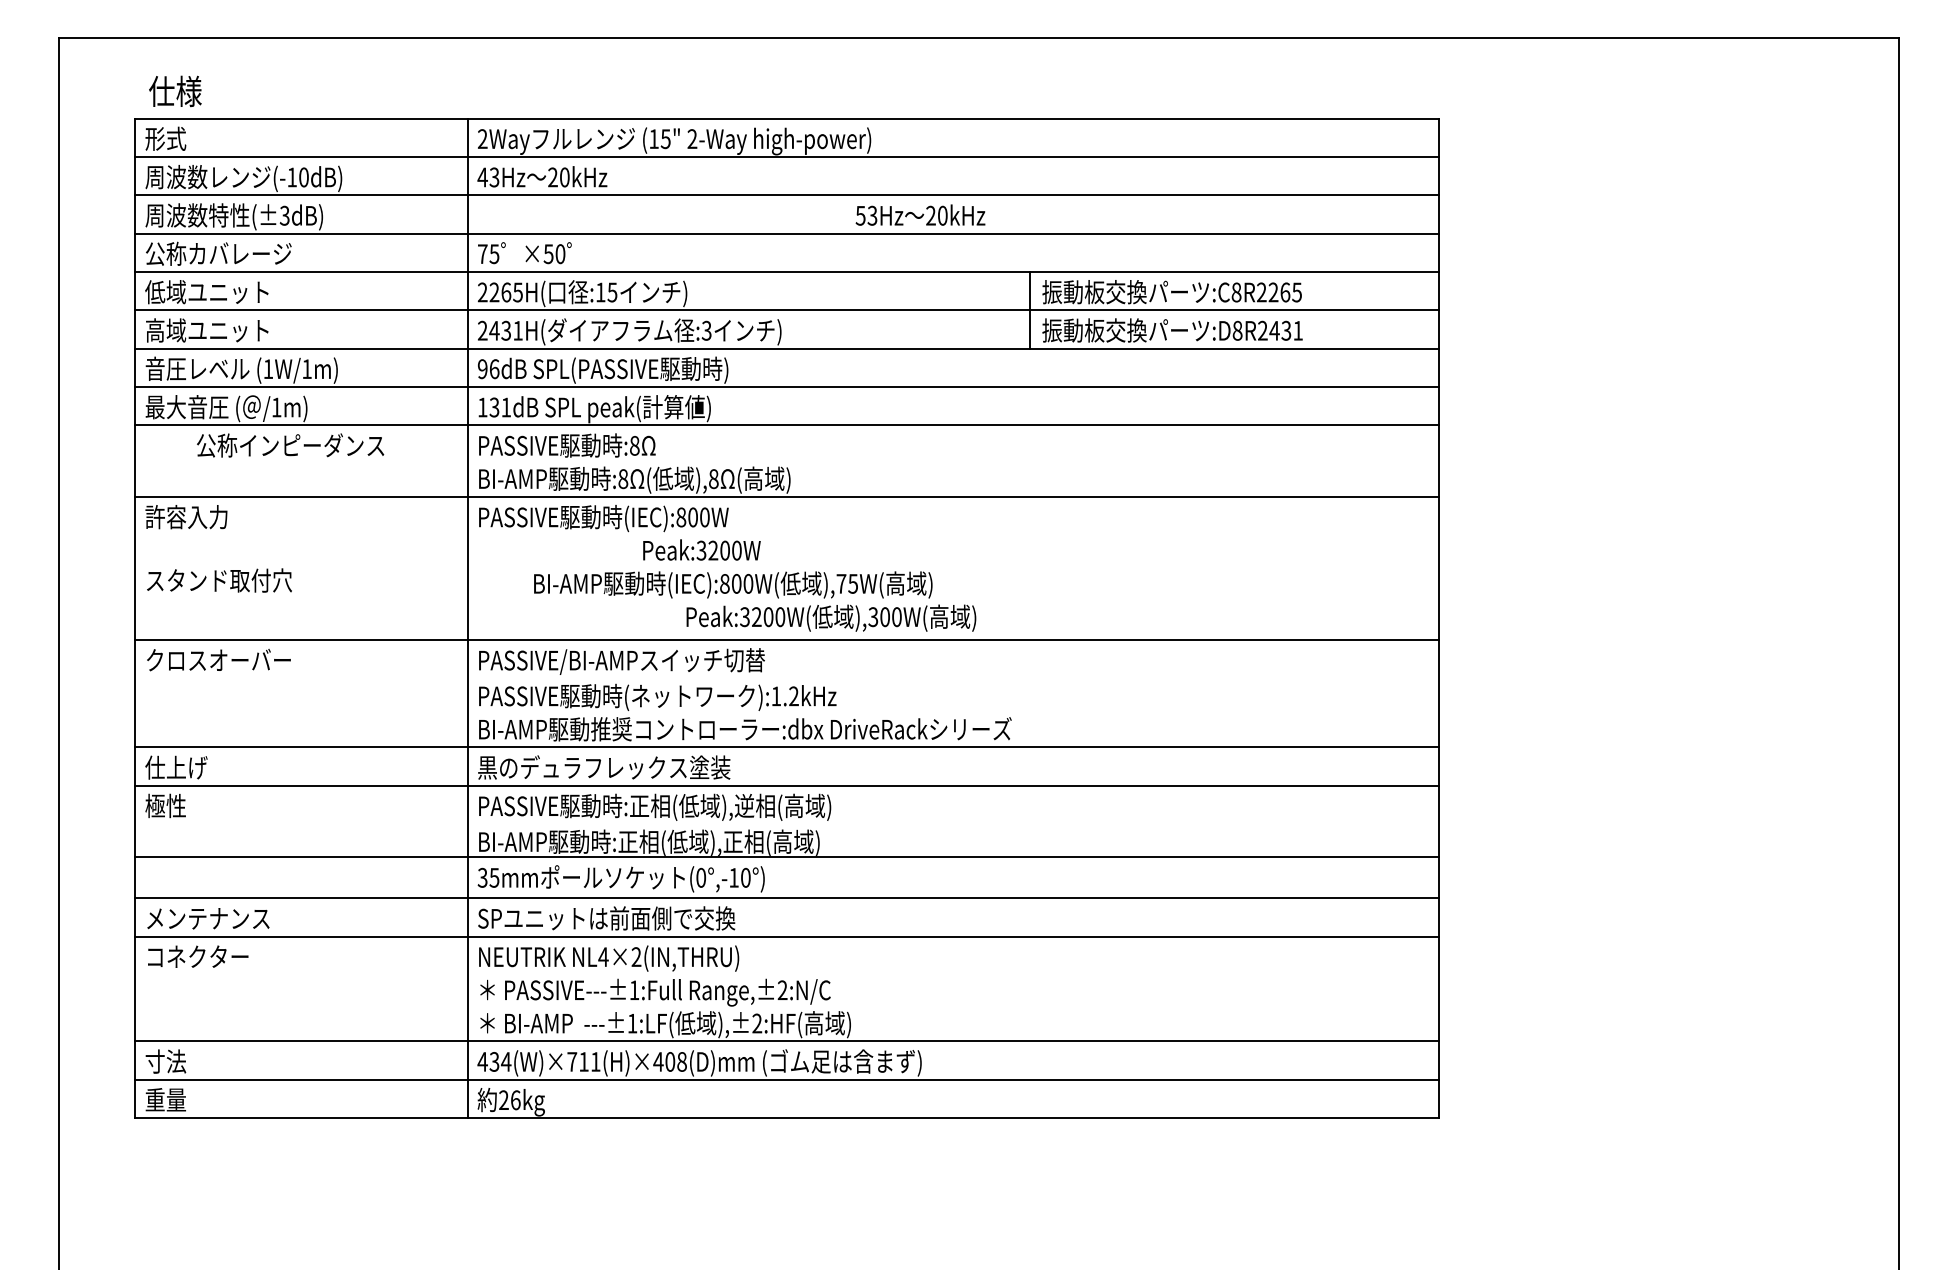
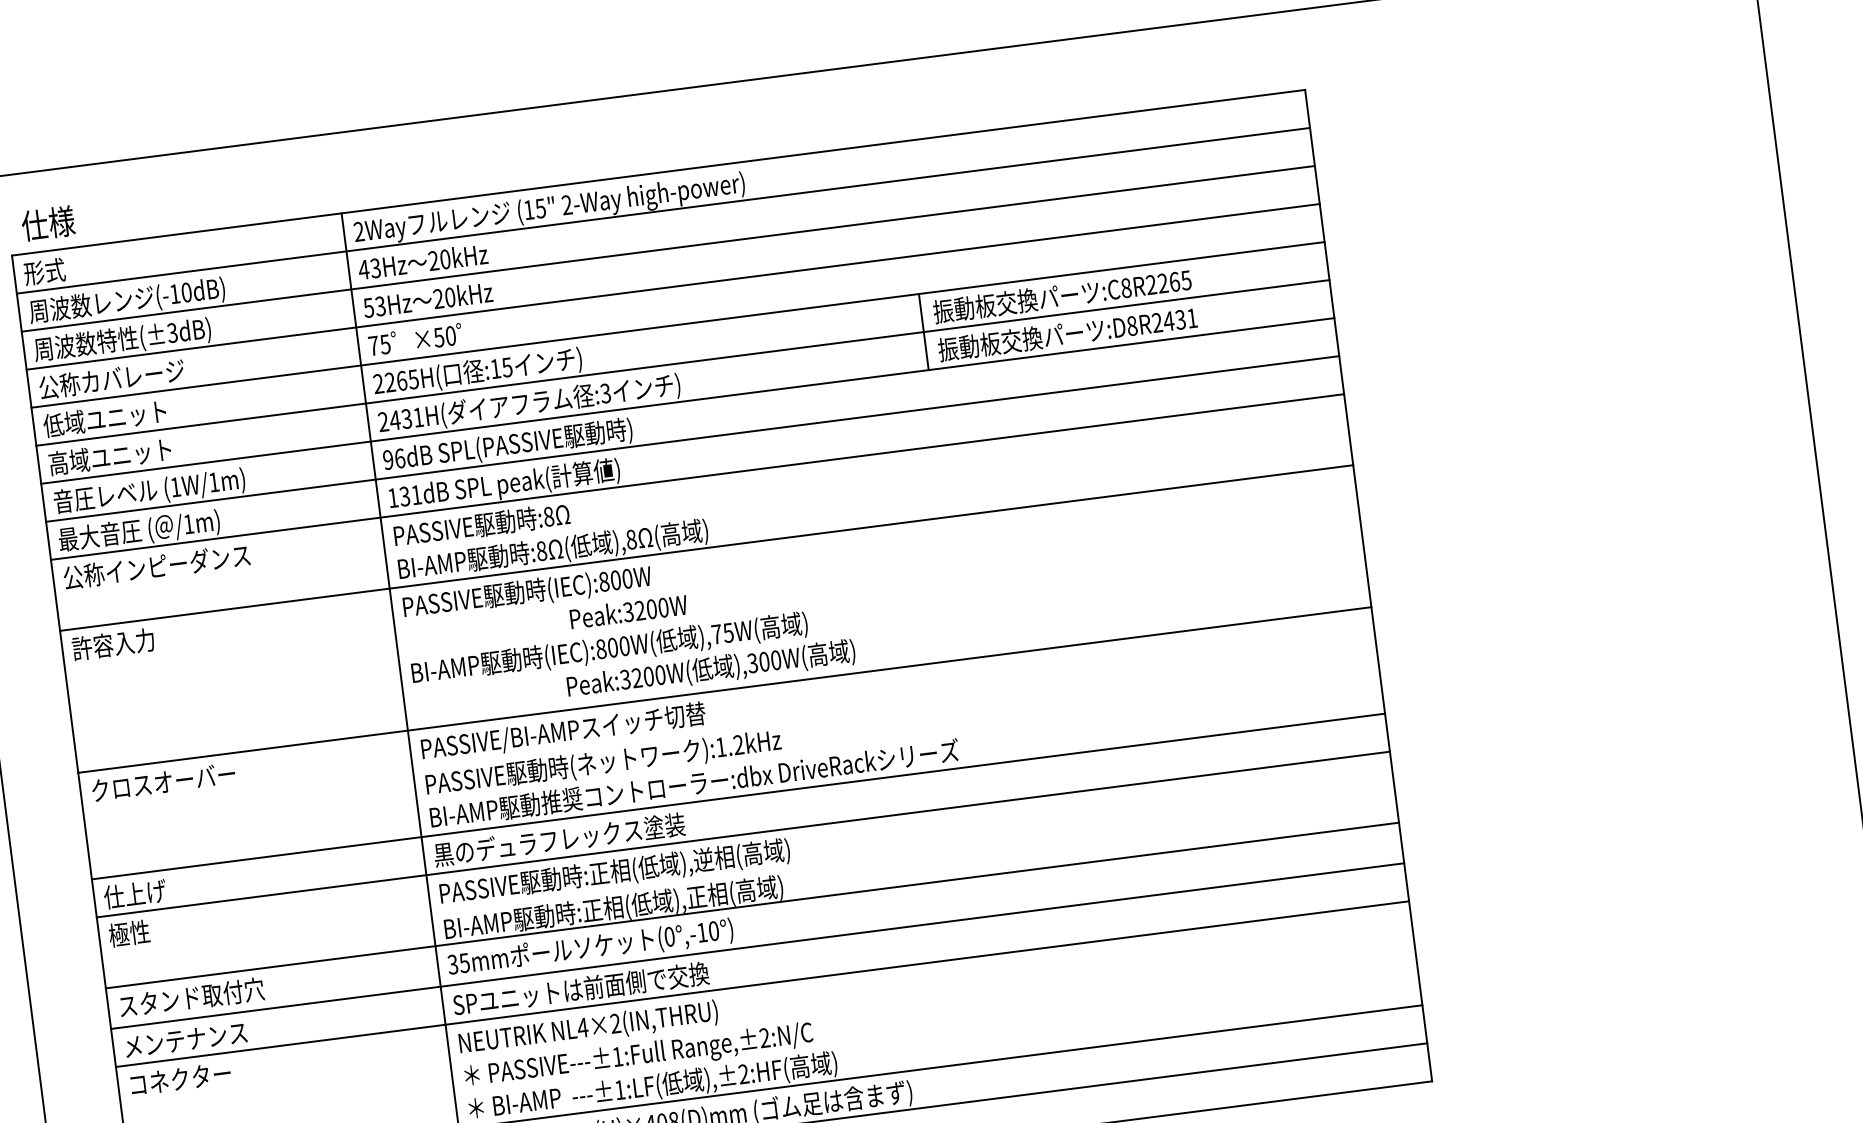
text: (920, 214) -> (427, 299), moved
text: (290, 445) -> (156, 566), moved
text: (219, 580) -> (191, 997), moved
text: (755, 601) -> (633, 662), moved

